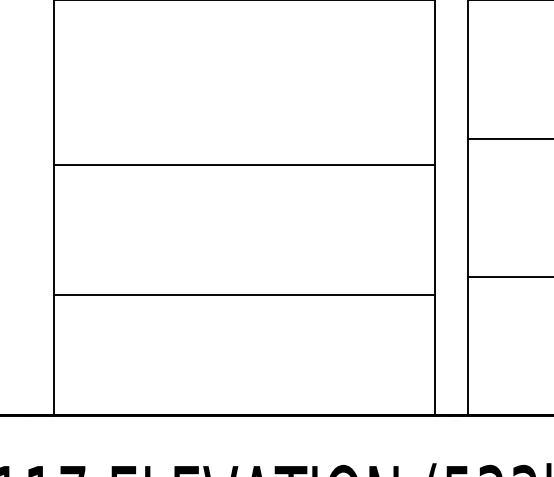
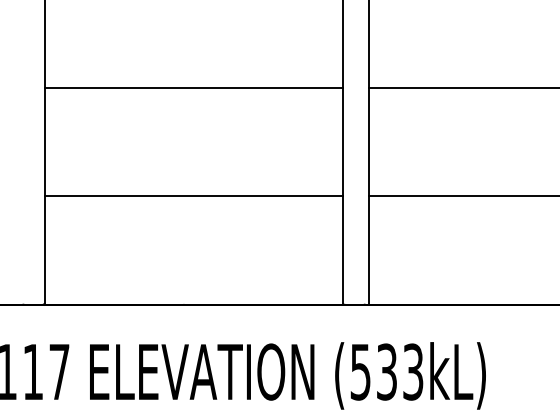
line: (245, 164) -> (194, 87), moved
line: (245, 295) -> (194, 196), moved

